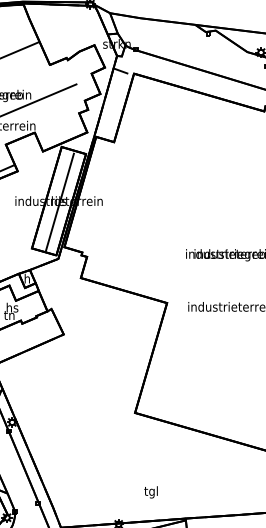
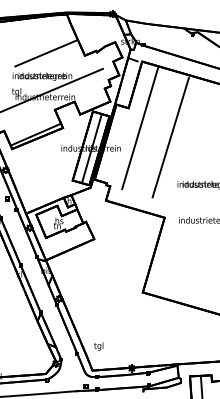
line: (131, 171) -> (140, 128), added
line: (175, 185) -> (170, 137), added
text: (150, 492) -> (98, 346), moved

